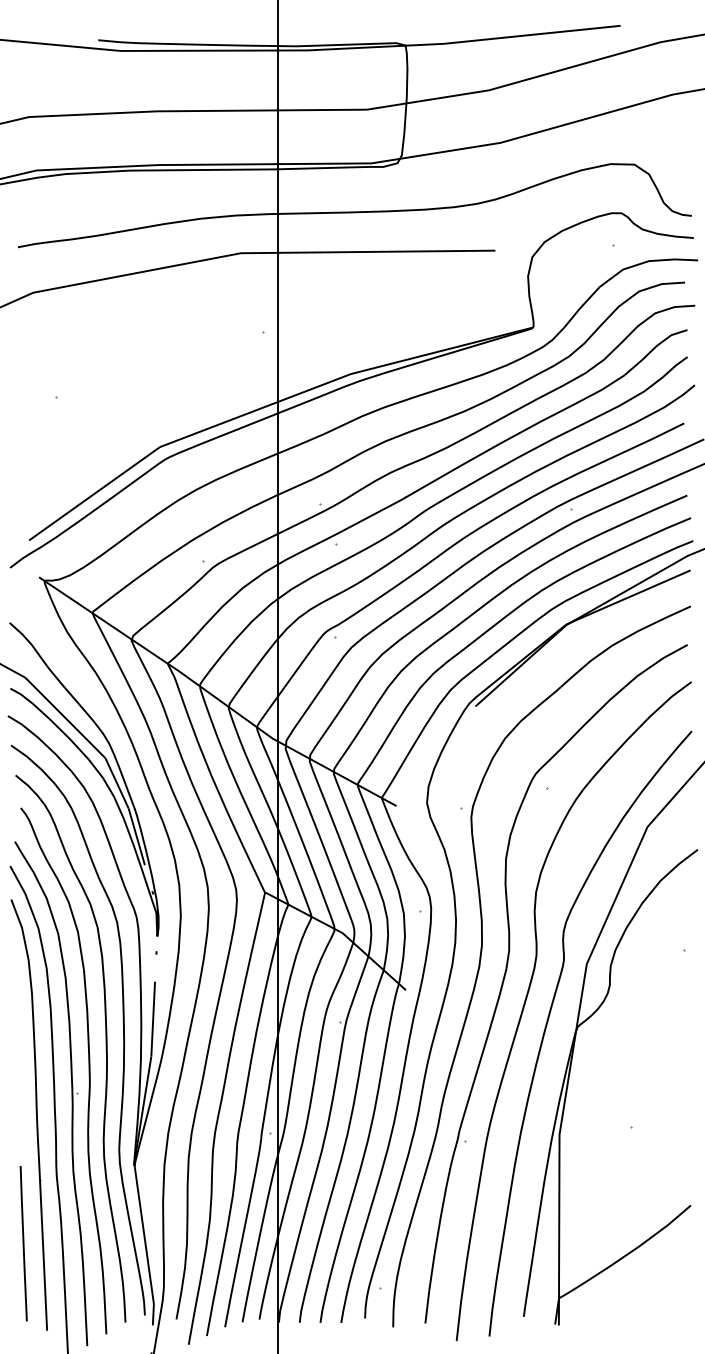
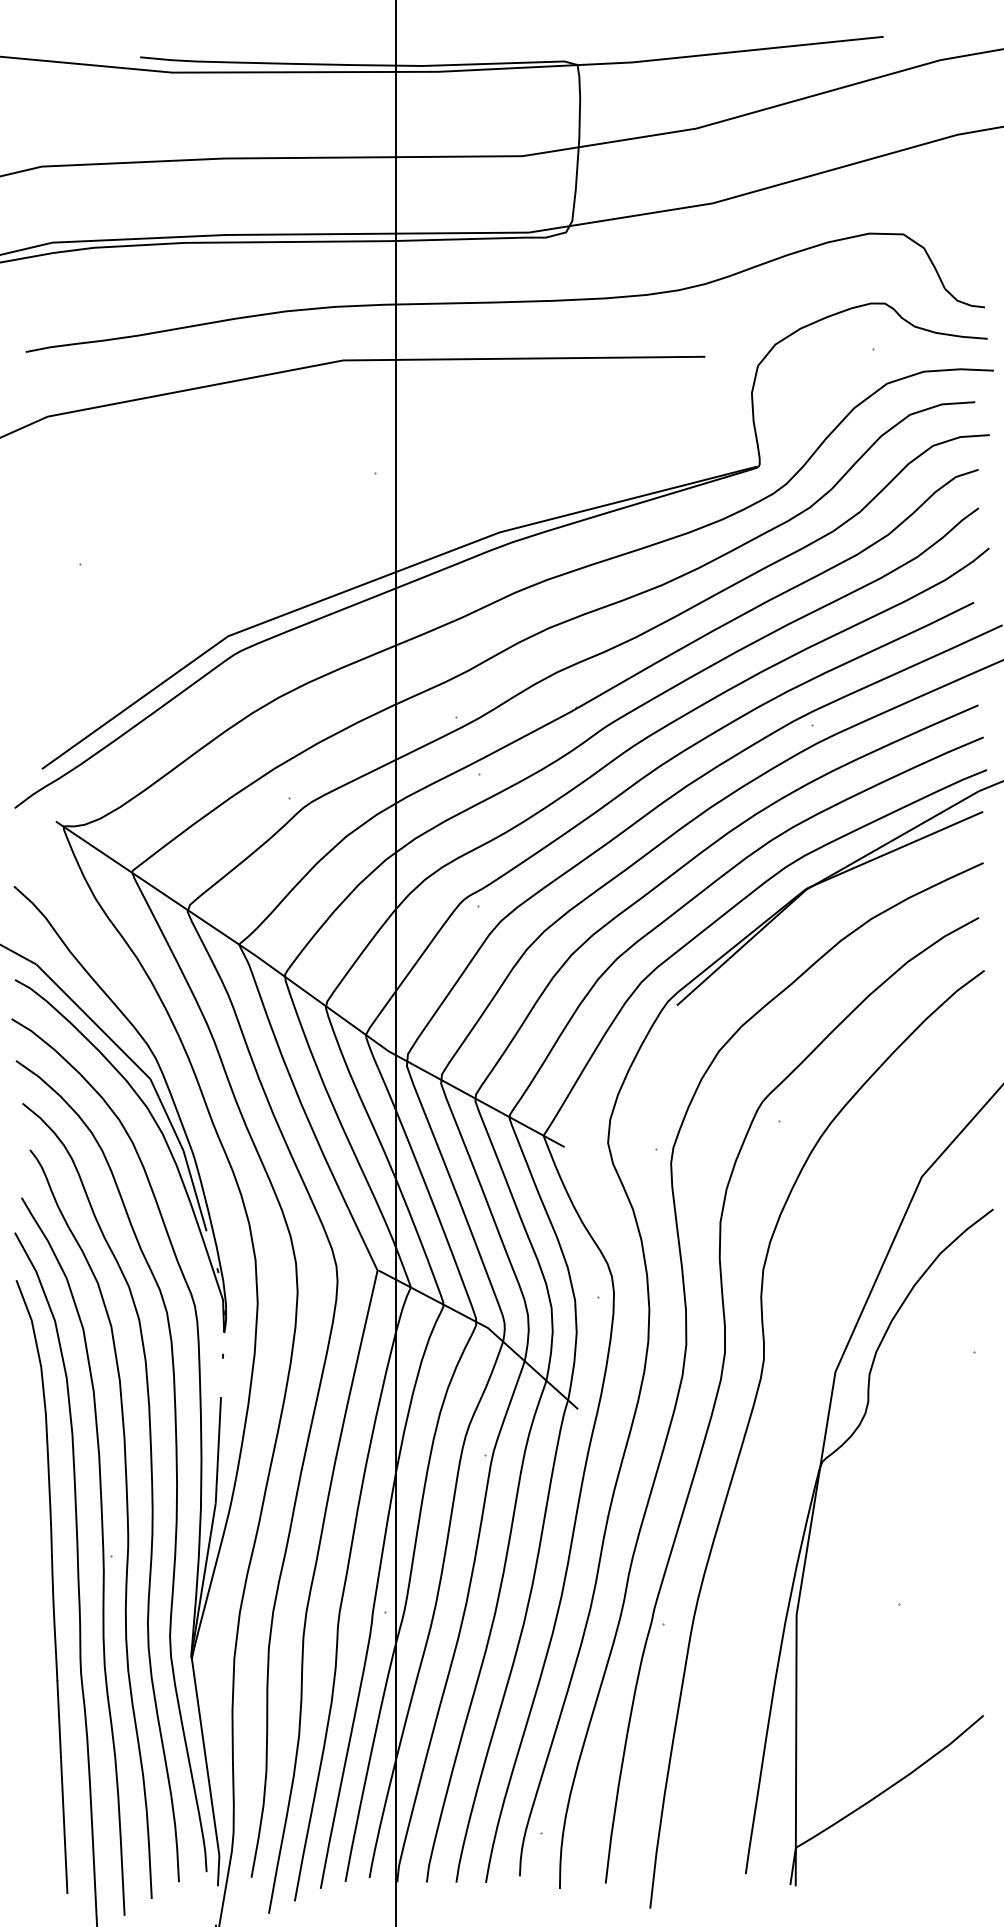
curve: (548, 1022) -> (780, 1454), removed
line: (23, 1243) -> (33, 1769), removed

